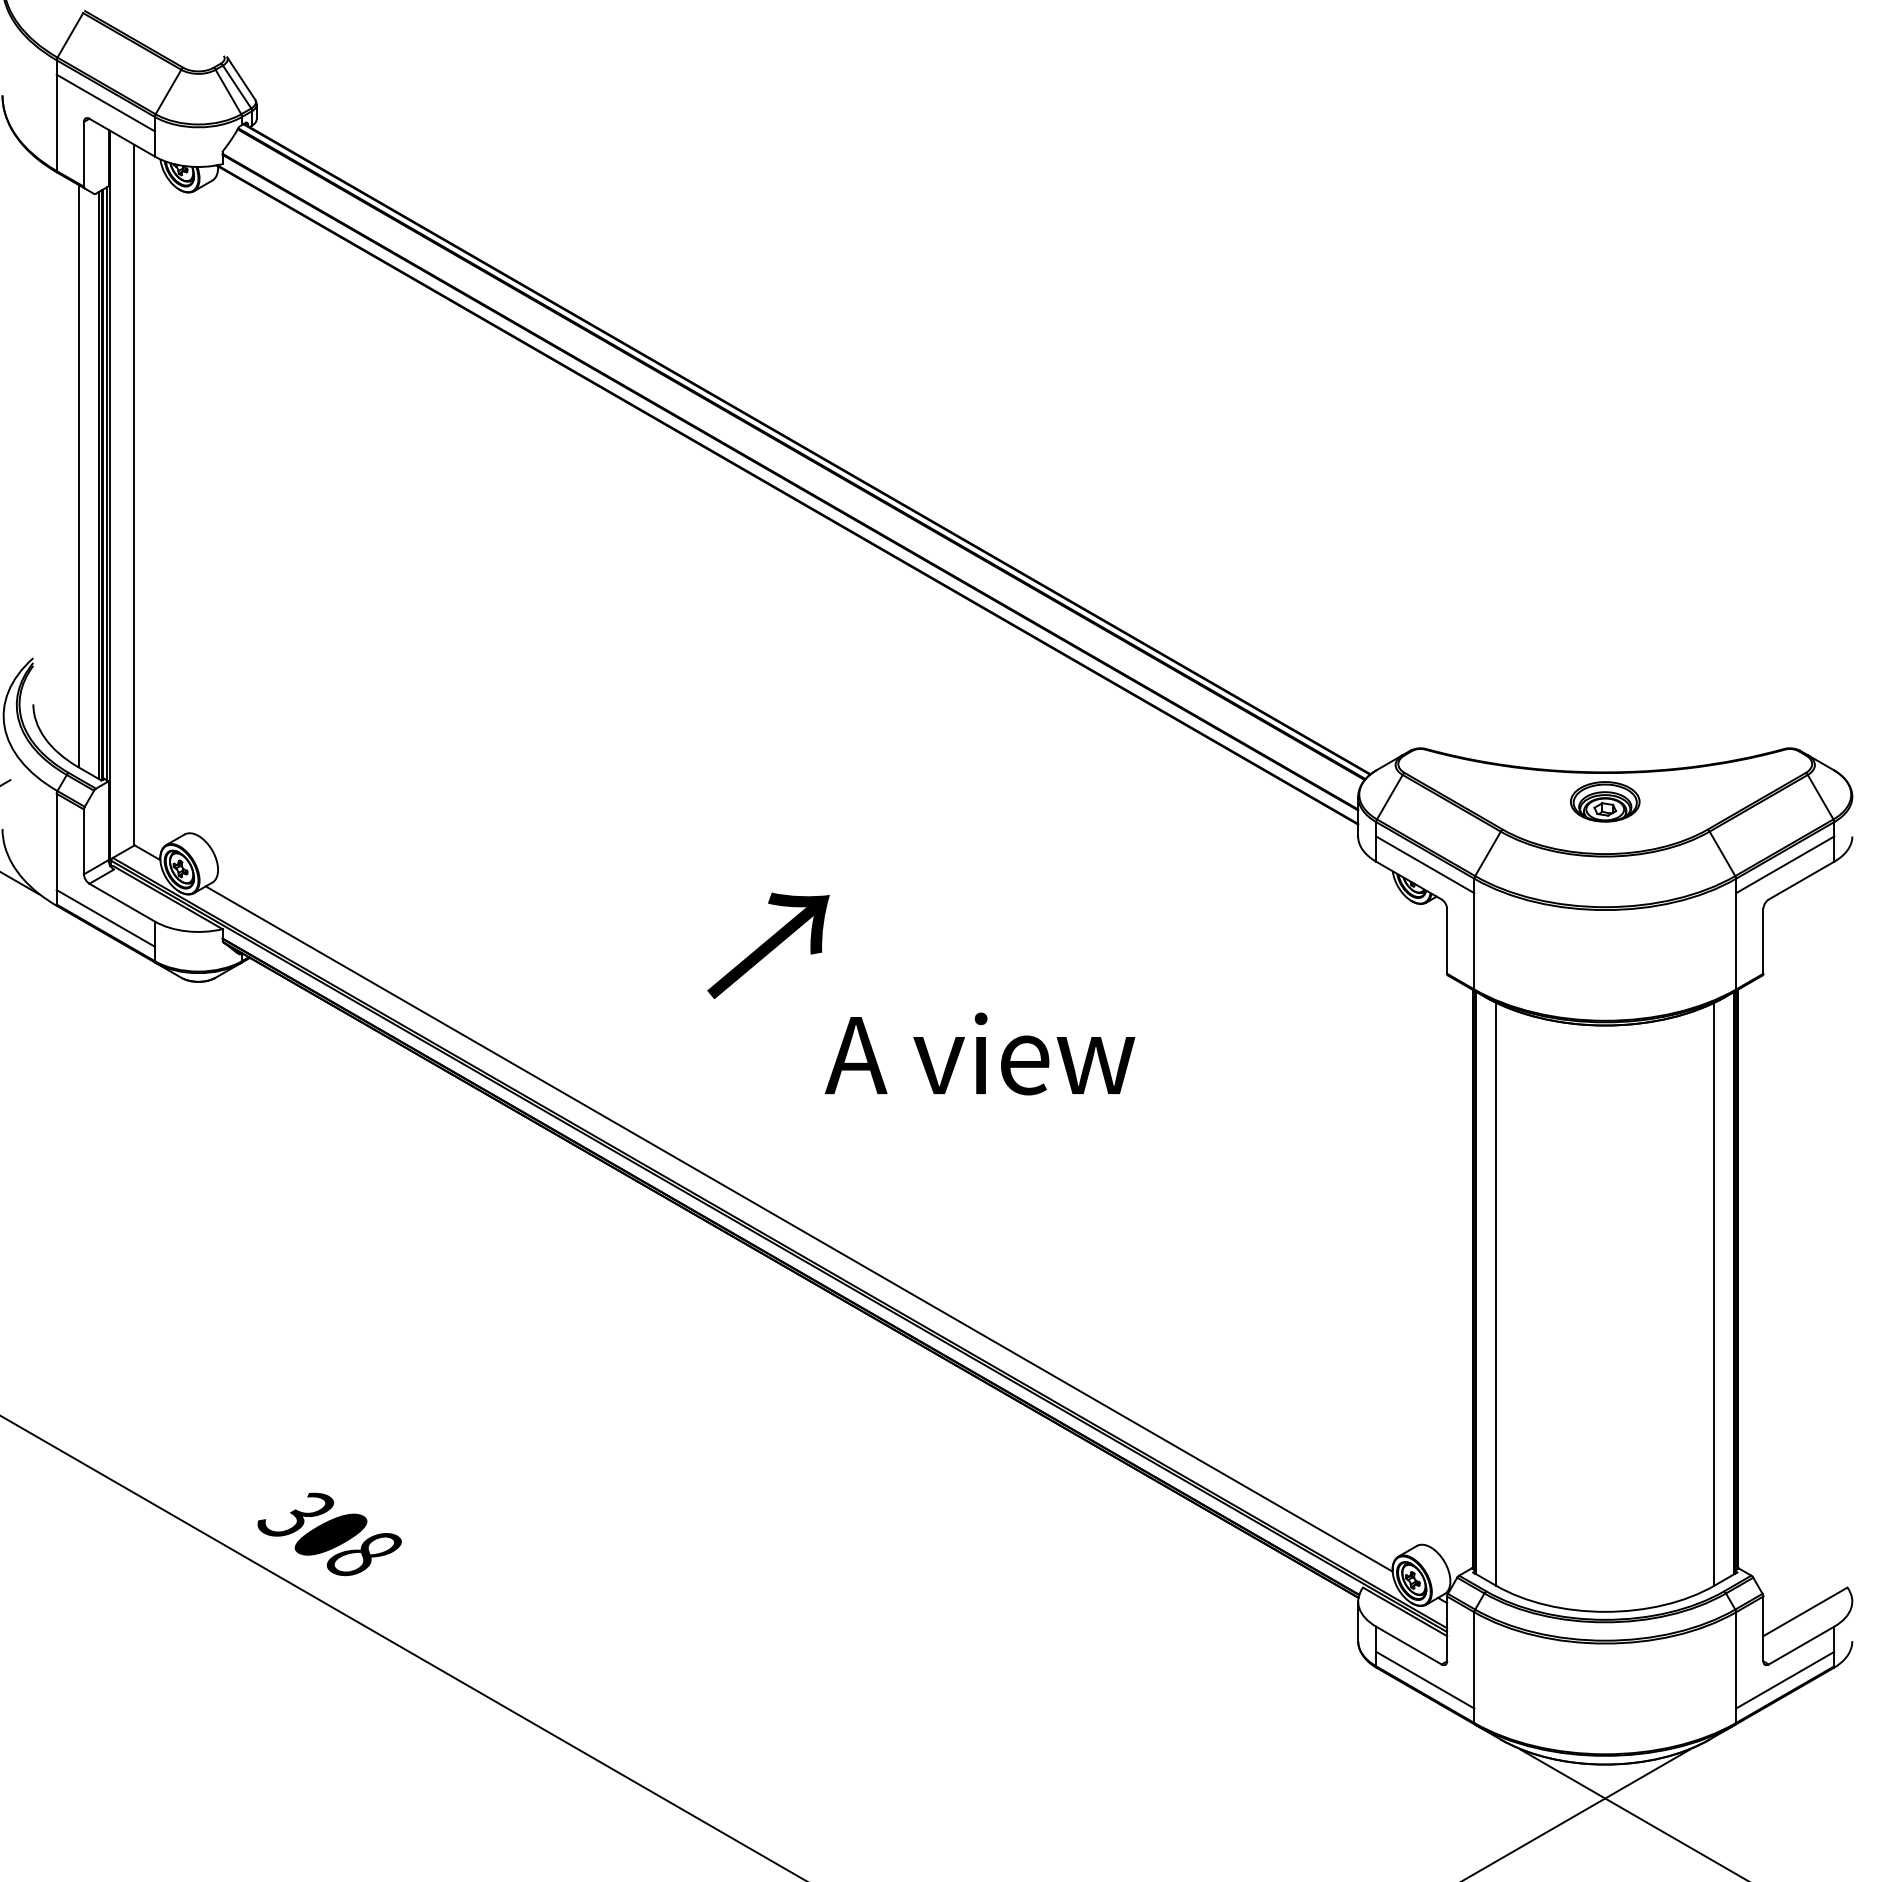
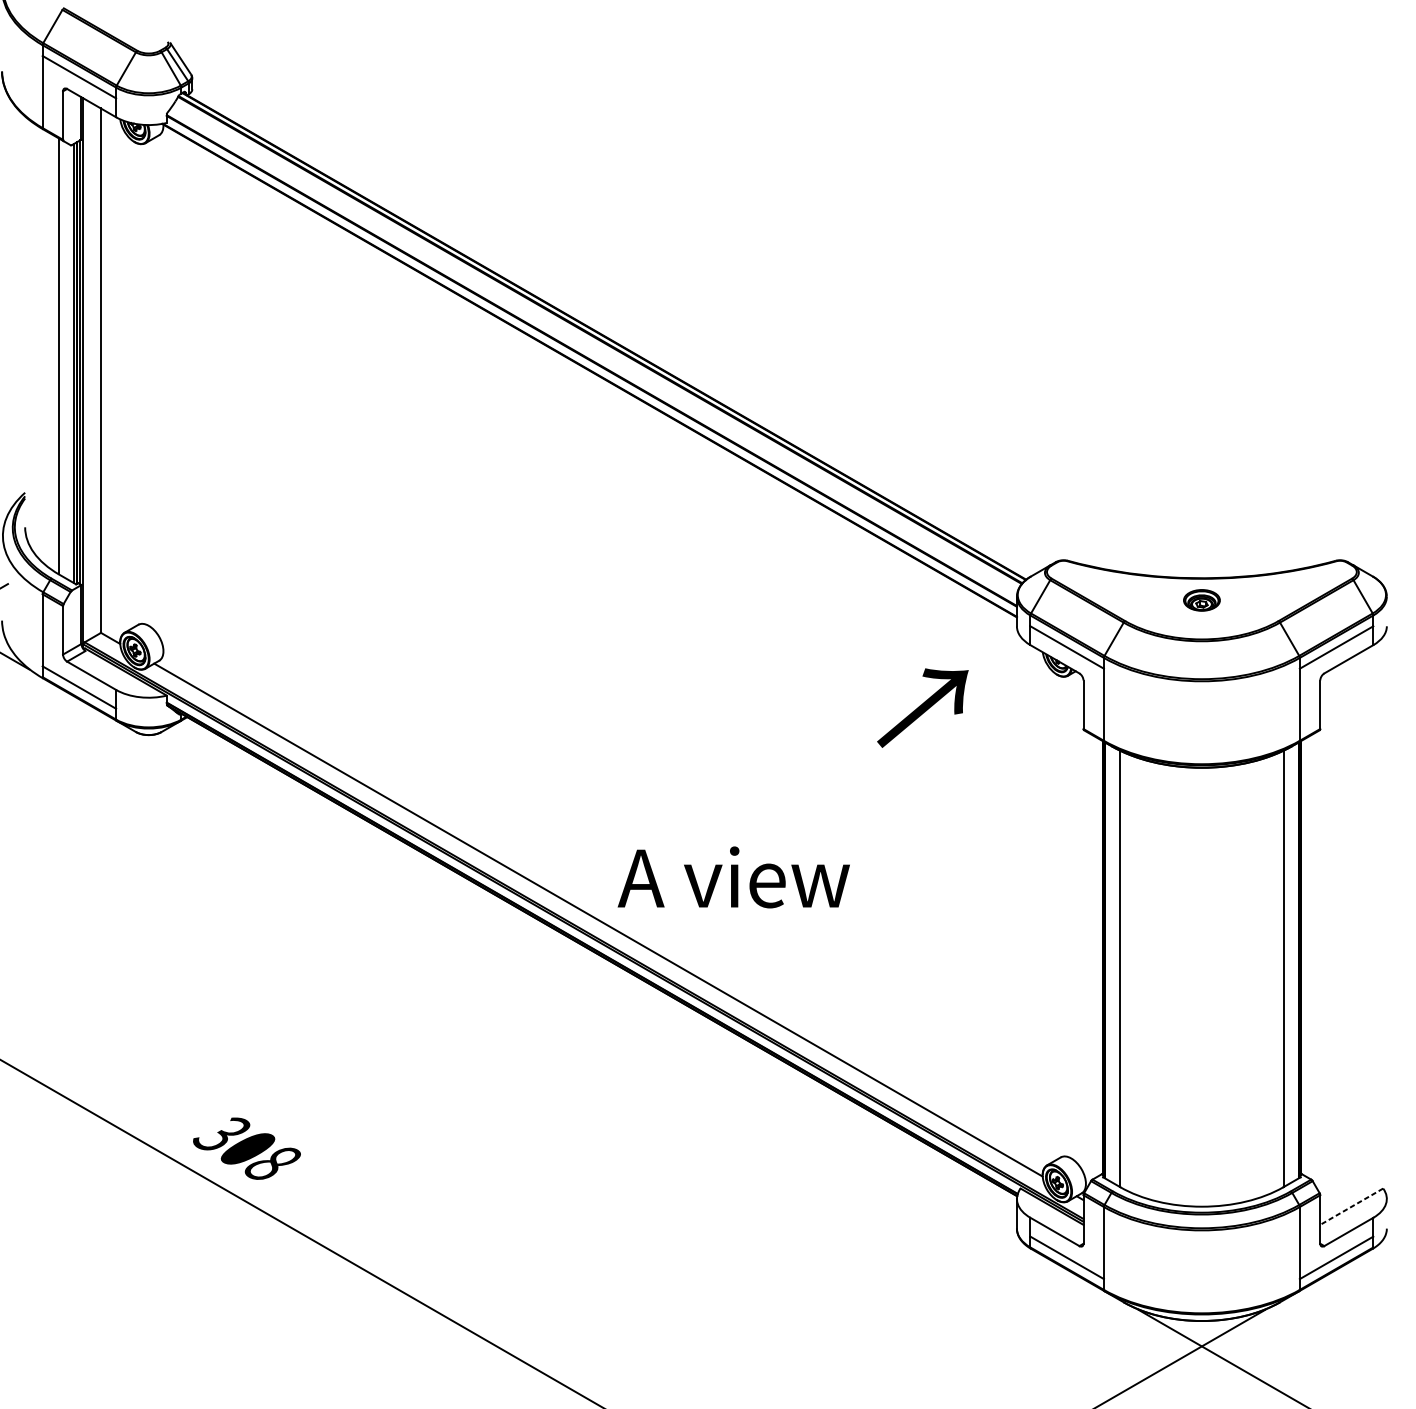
part: (1605, 801) -> (1202, 600), size x0.7
text: (768, 945) -> (922, 707), moved
text: (979, 1053) -> (733, 877), moved
line: (1805, 1611) -> (1351, 1206), solid -> dashed

